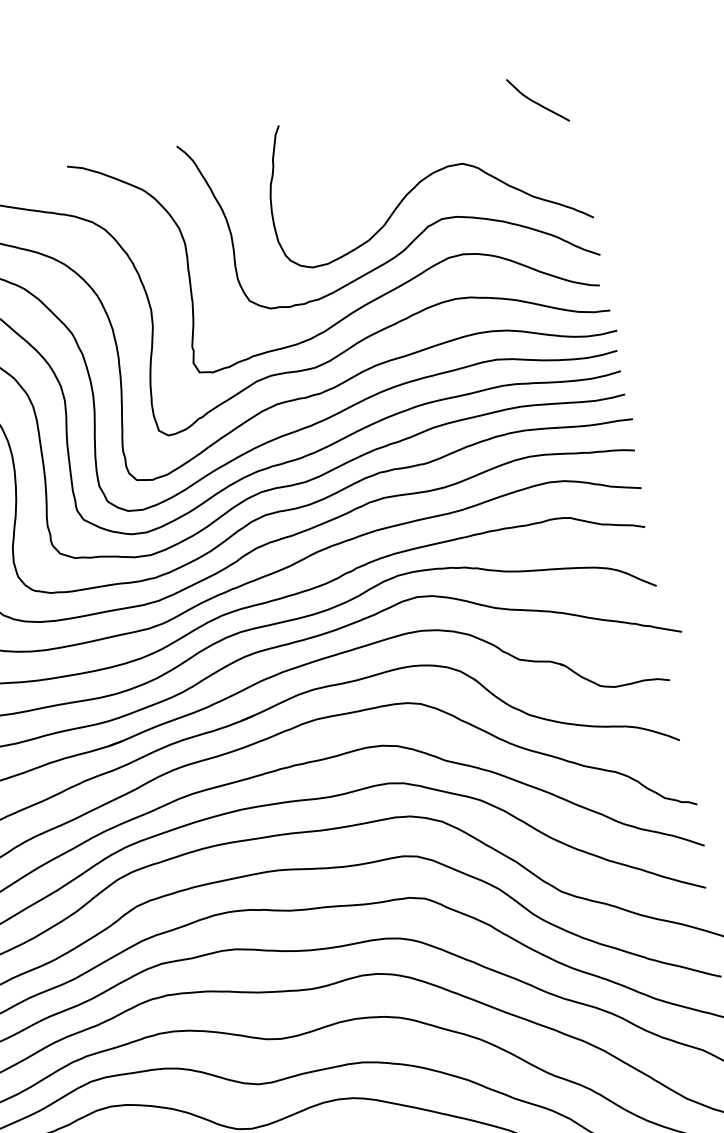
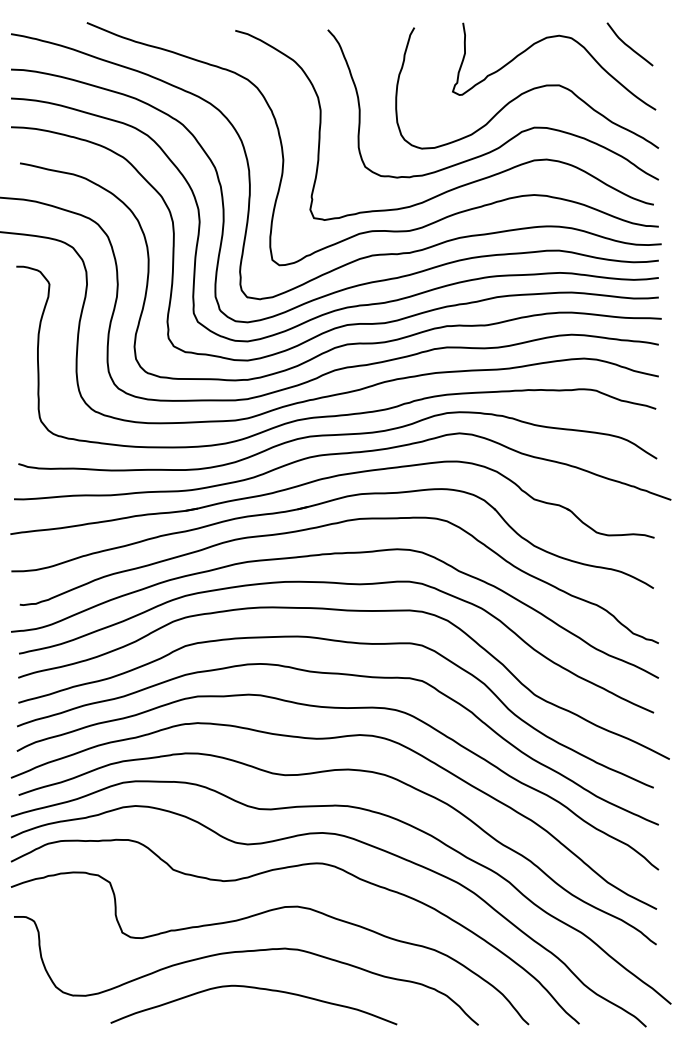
curve: (432, 115) -> (541, 41), added

